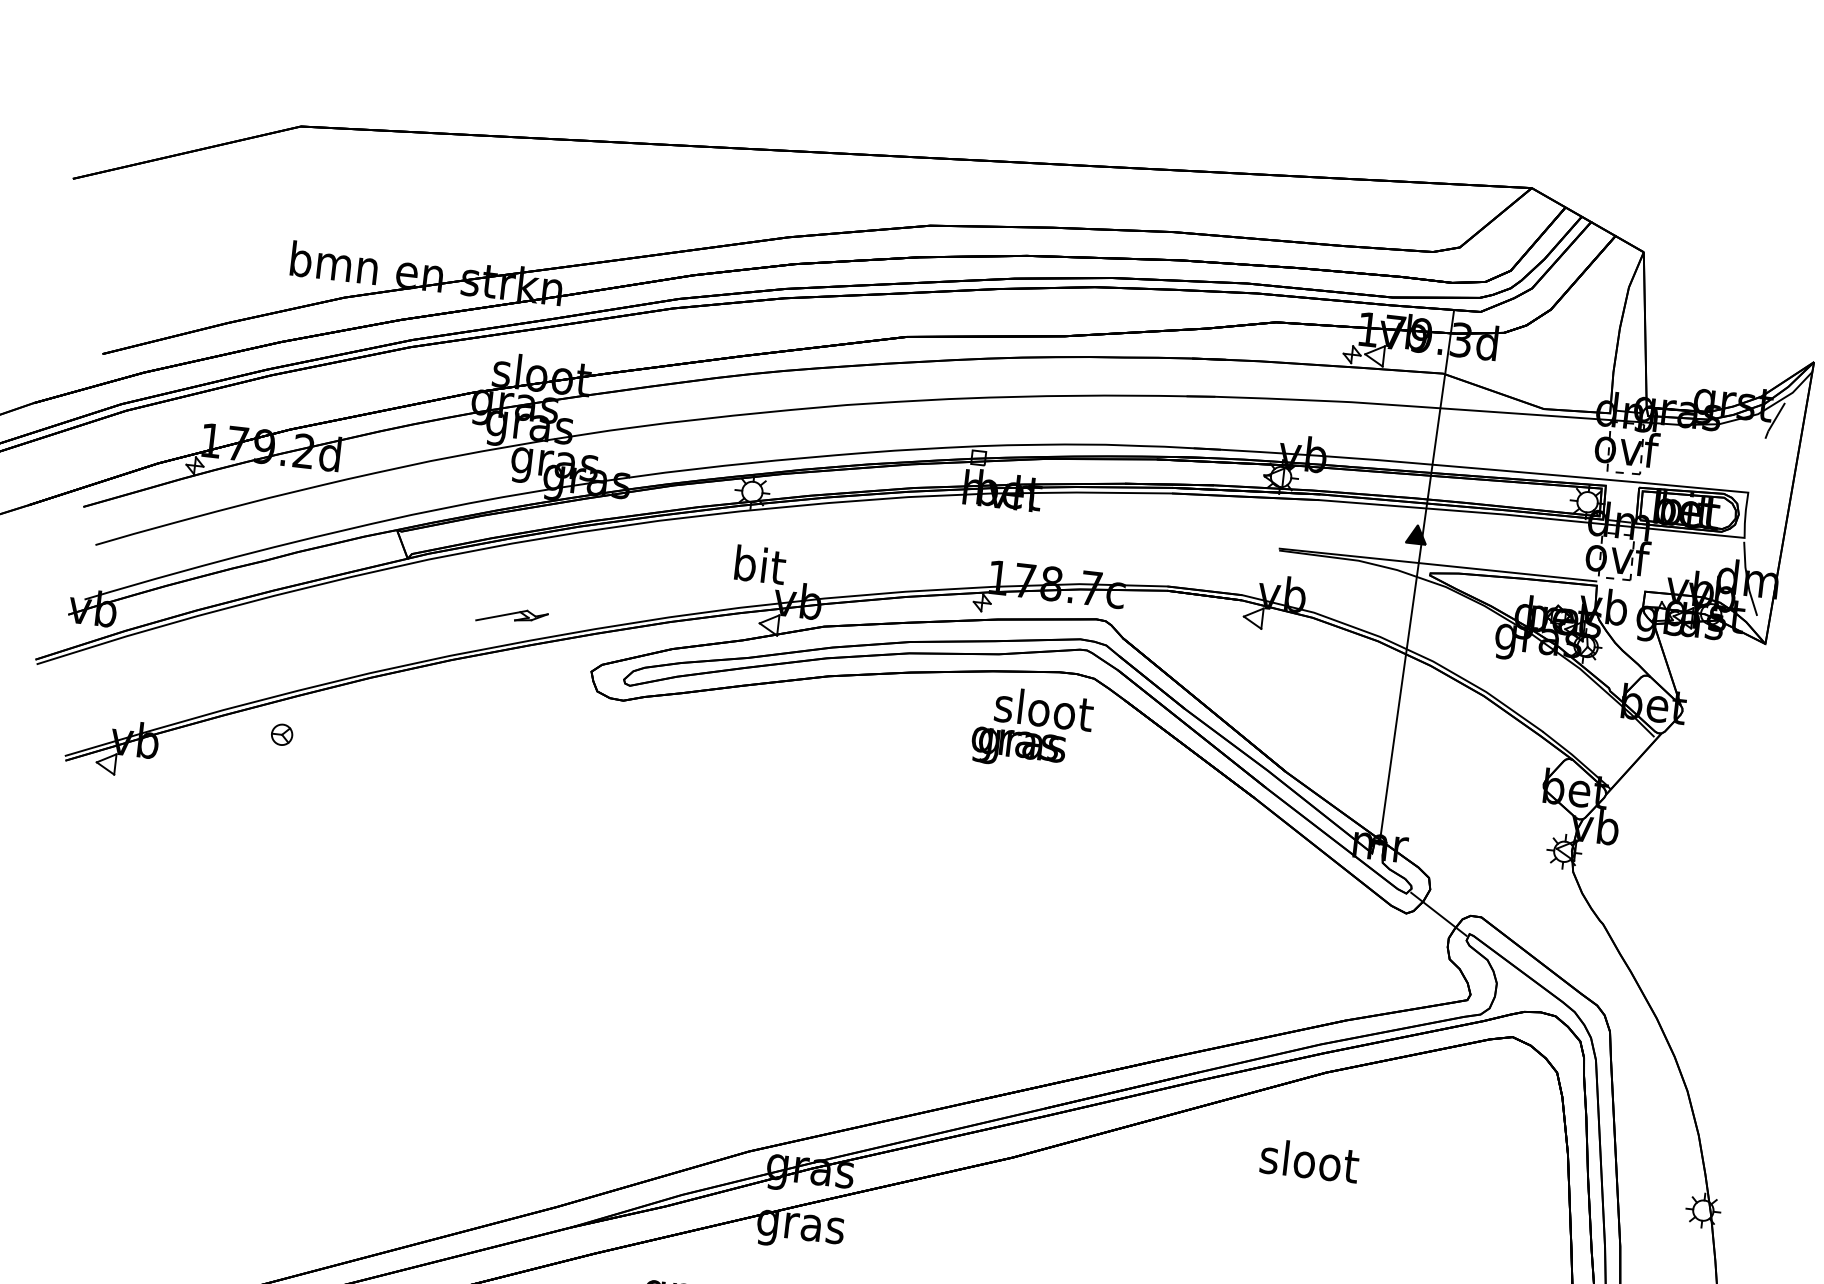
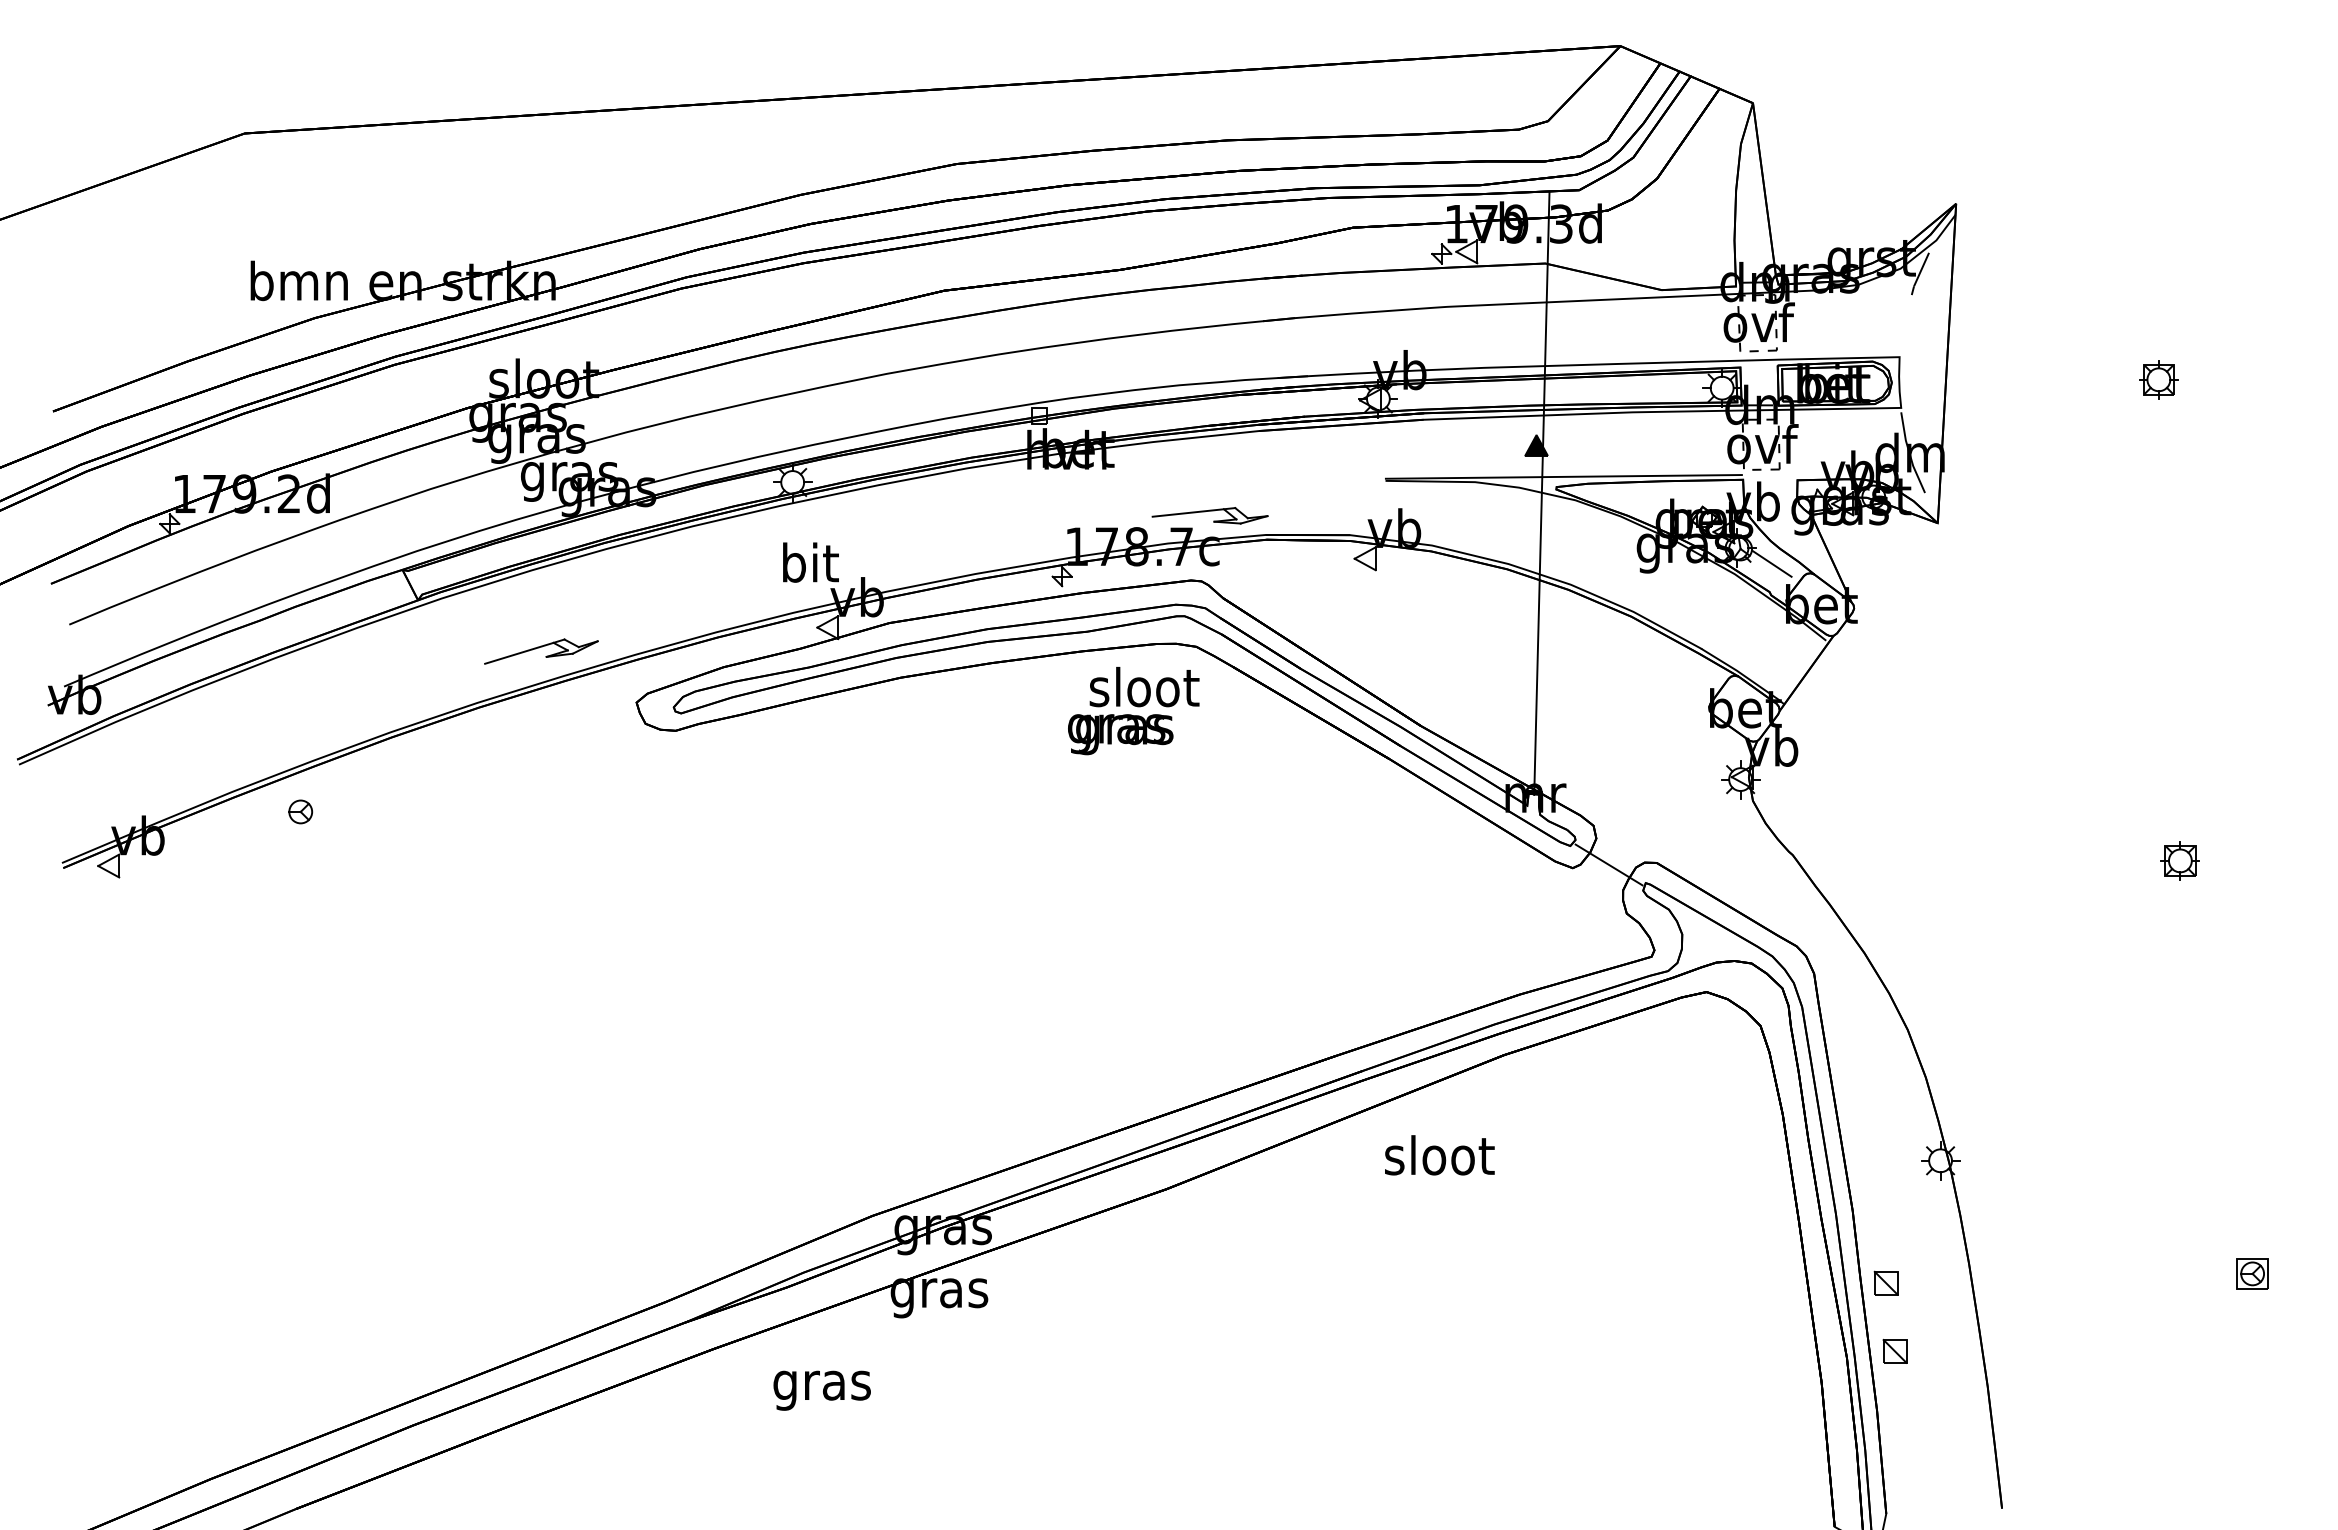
part: (1119, 563) -> (1209, 515), added
part: (512, 616) -> (541, 651), size x1.43
line: (1613, 662) -> (1771, 563), added
text: (1309, 1160) -> (1439, 1155), moved

